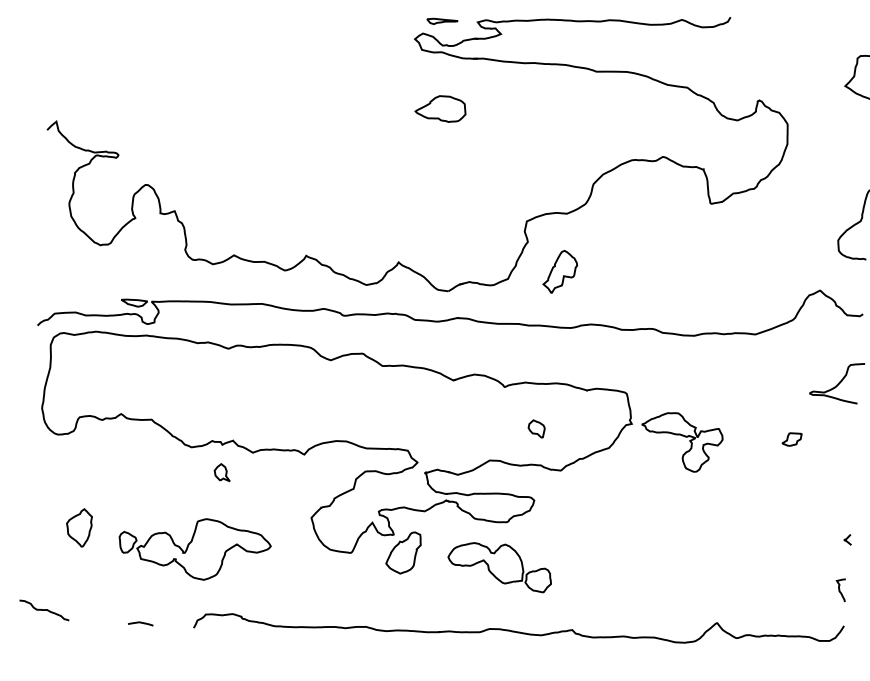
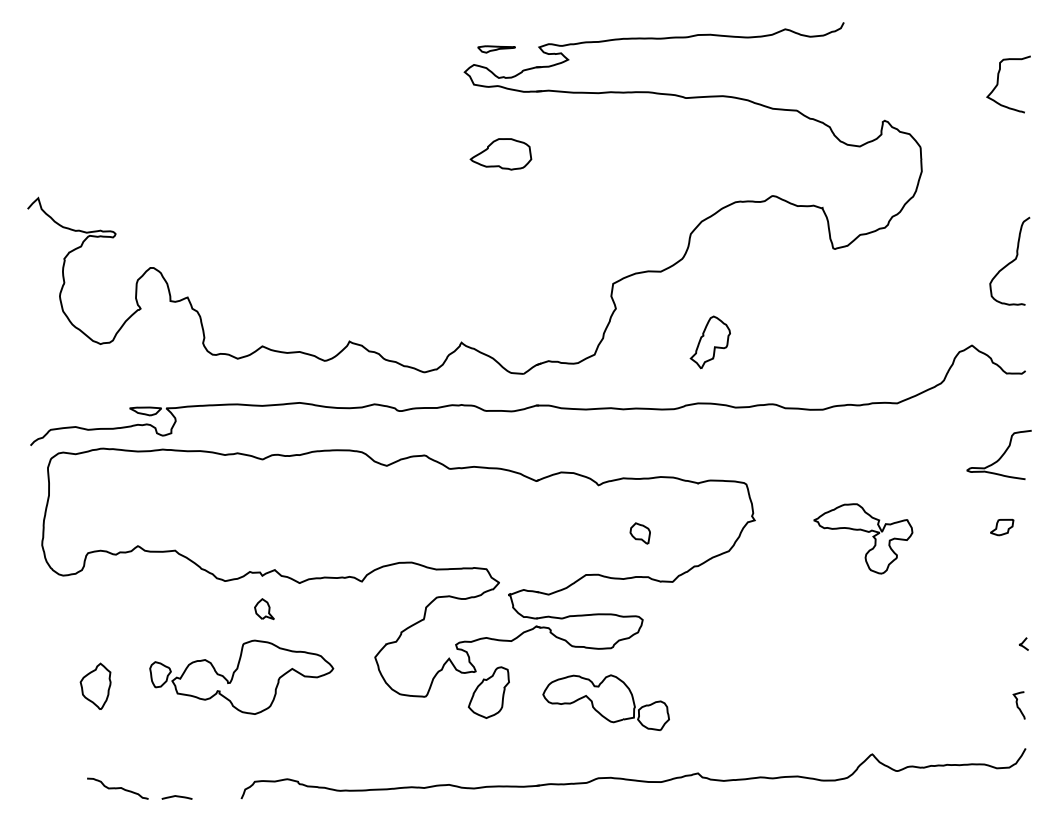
part: (559, 272) -> (709, 342), moved
part: (684, 437) -> (866, 532), moved
part: (792, 439) -> (1002, 527), moved
part: (194, 548) -> (241, 676), moved
curve: (44, 610) -> (117, 788), moved

